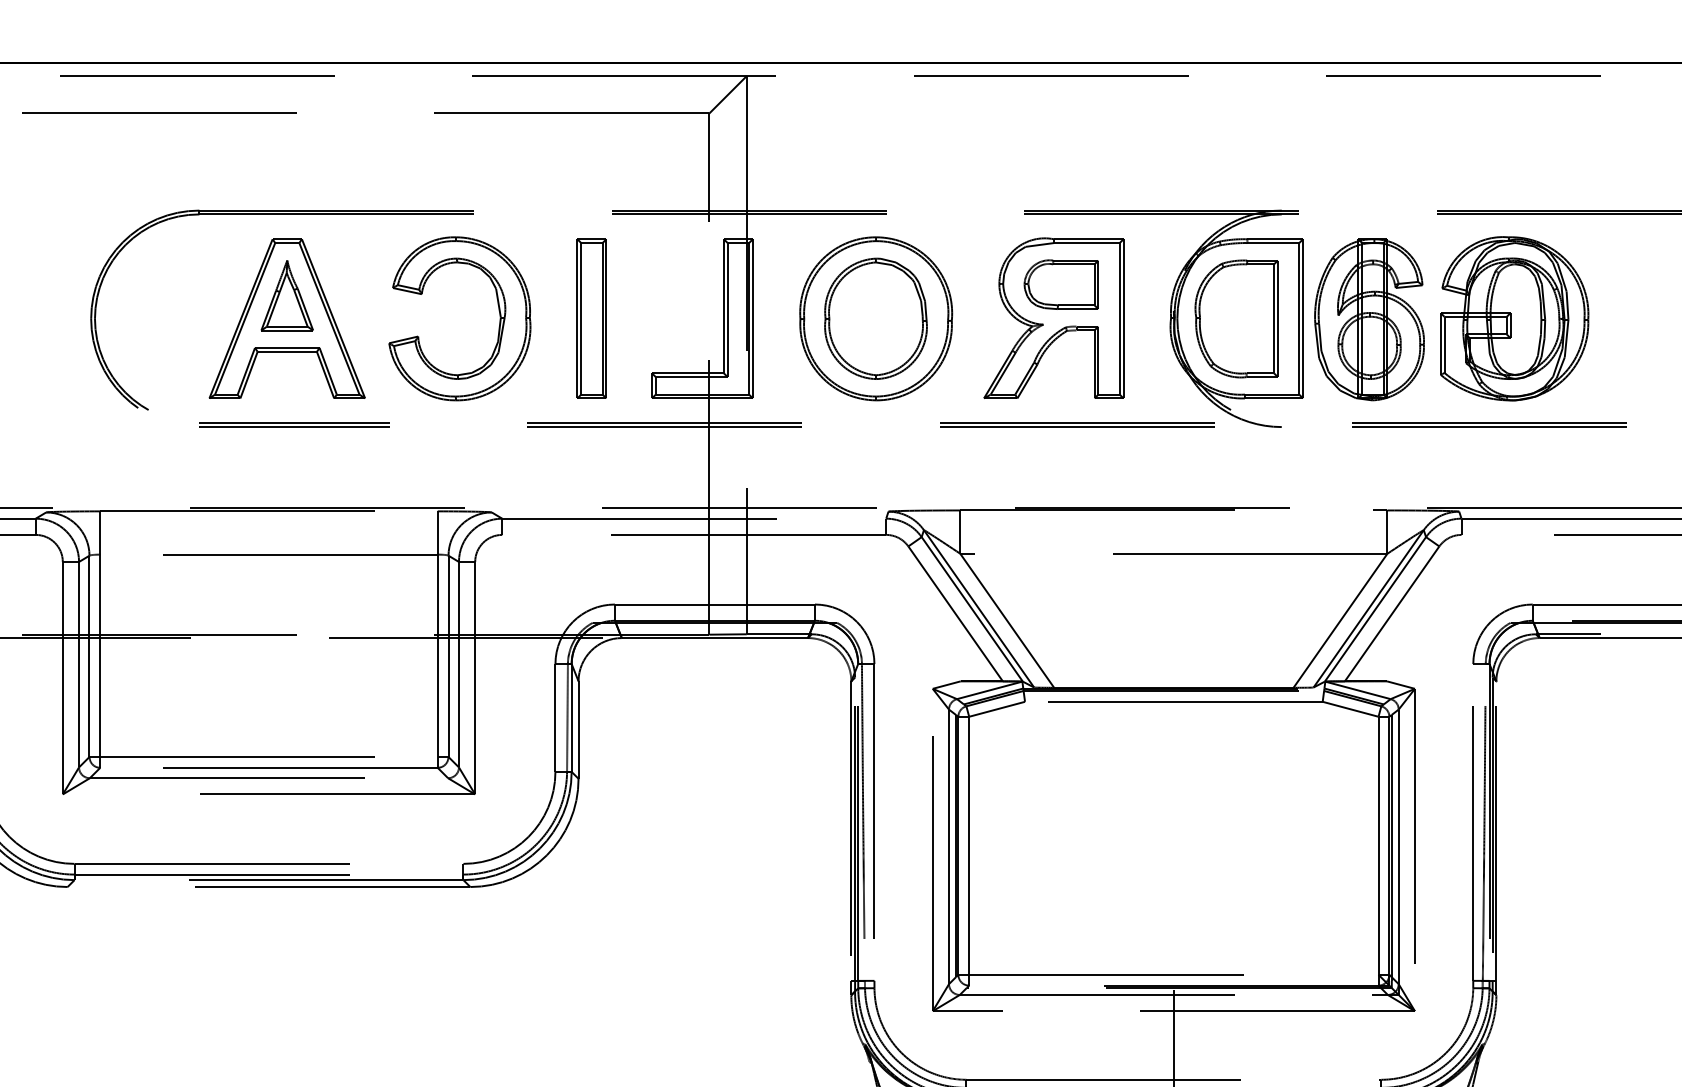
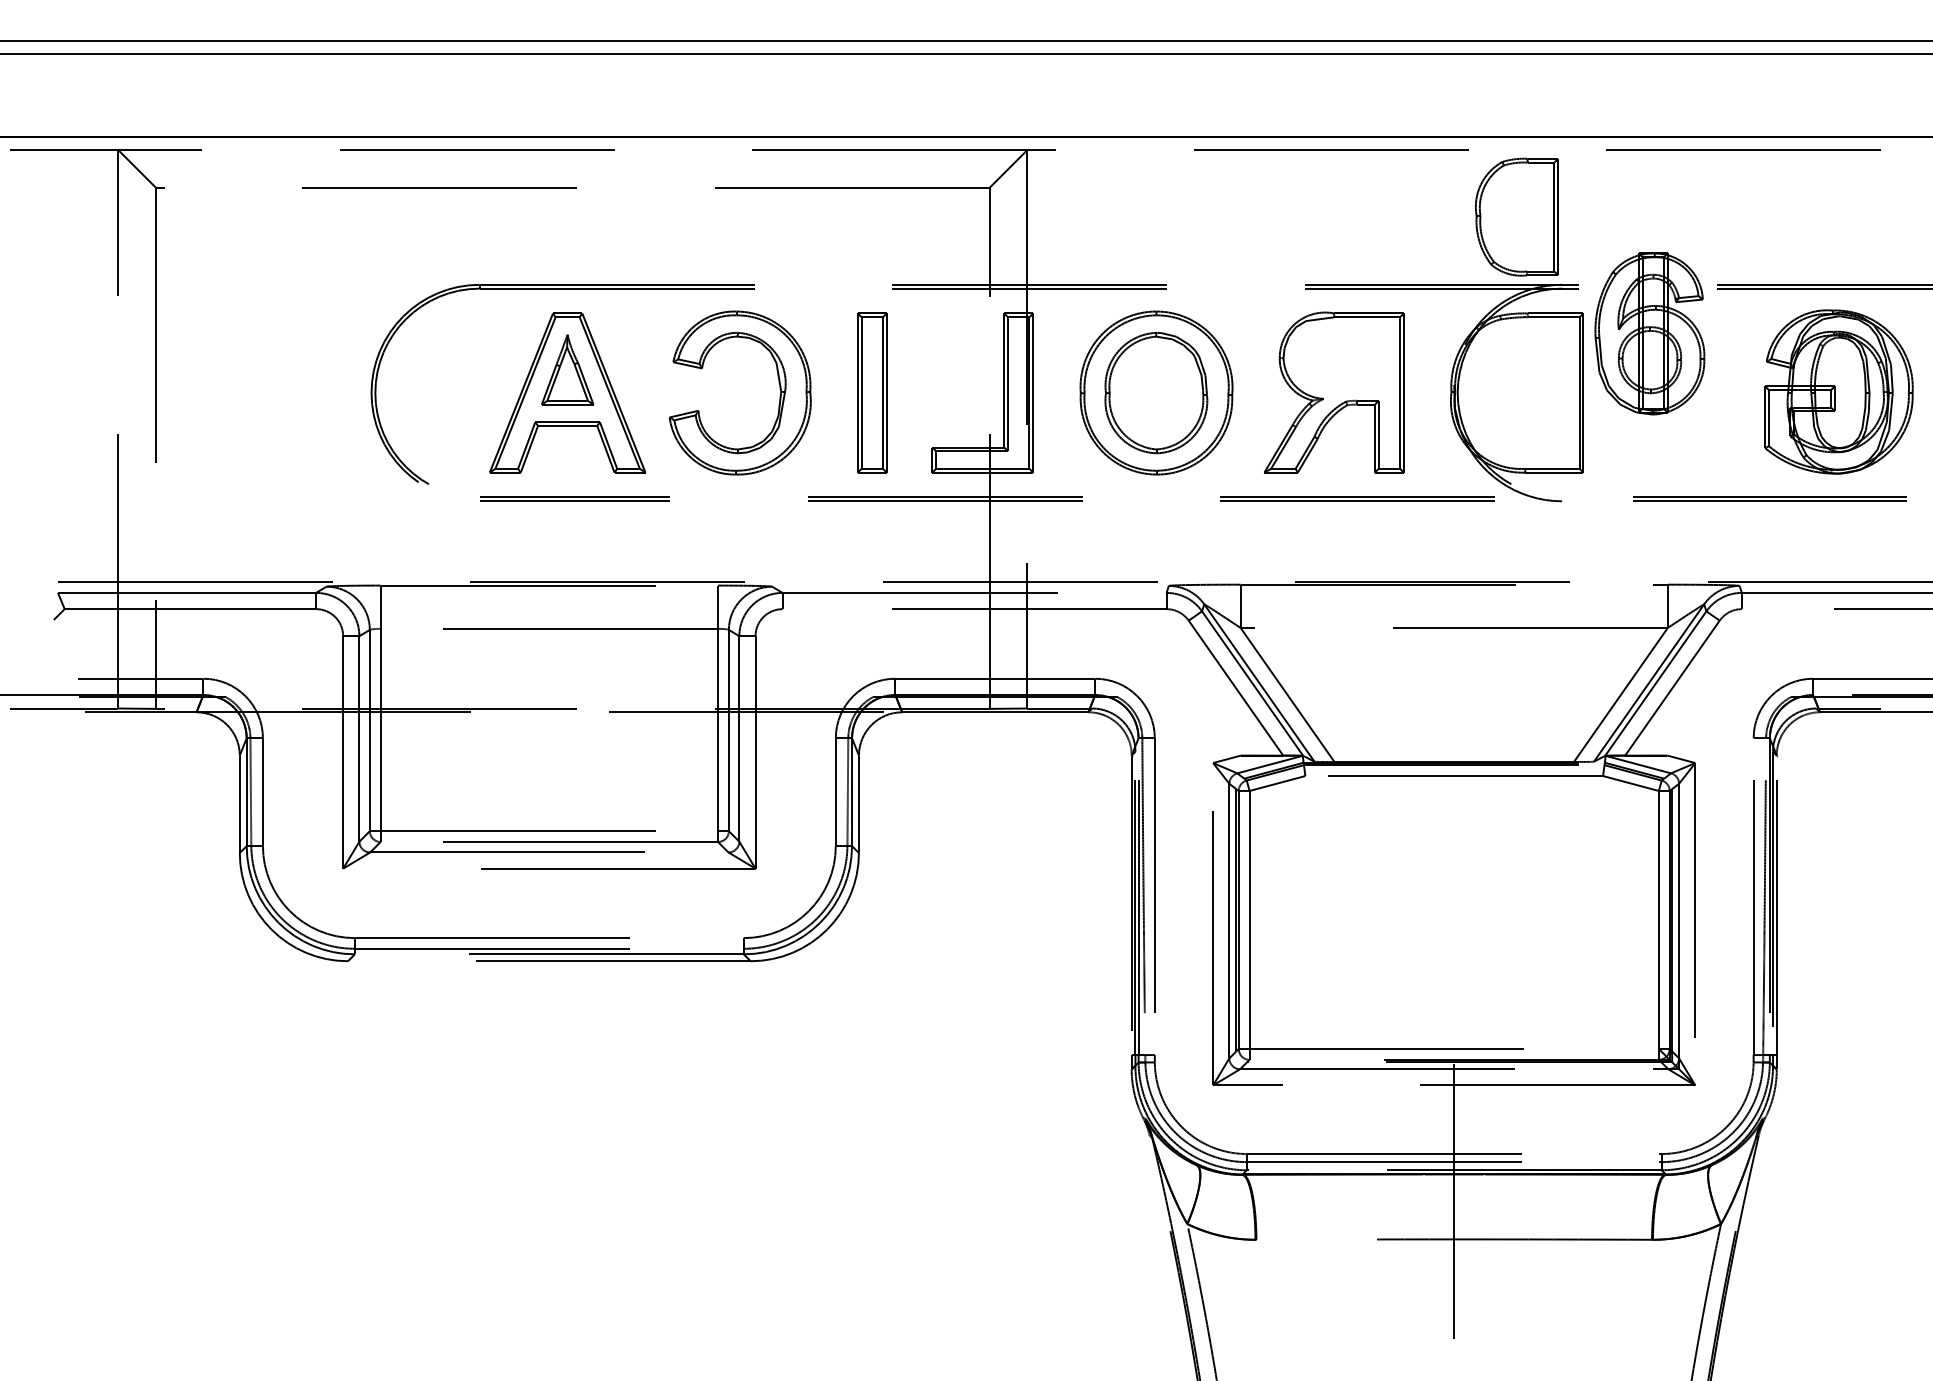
part: (1061, 284) -> (1341, 358), removed
part: (1236, 318) -> (1516, 216), moved
part: (1514, 318) -> (1838, 391), moved
part: (1369, 319) -> (1649, 333), moved

